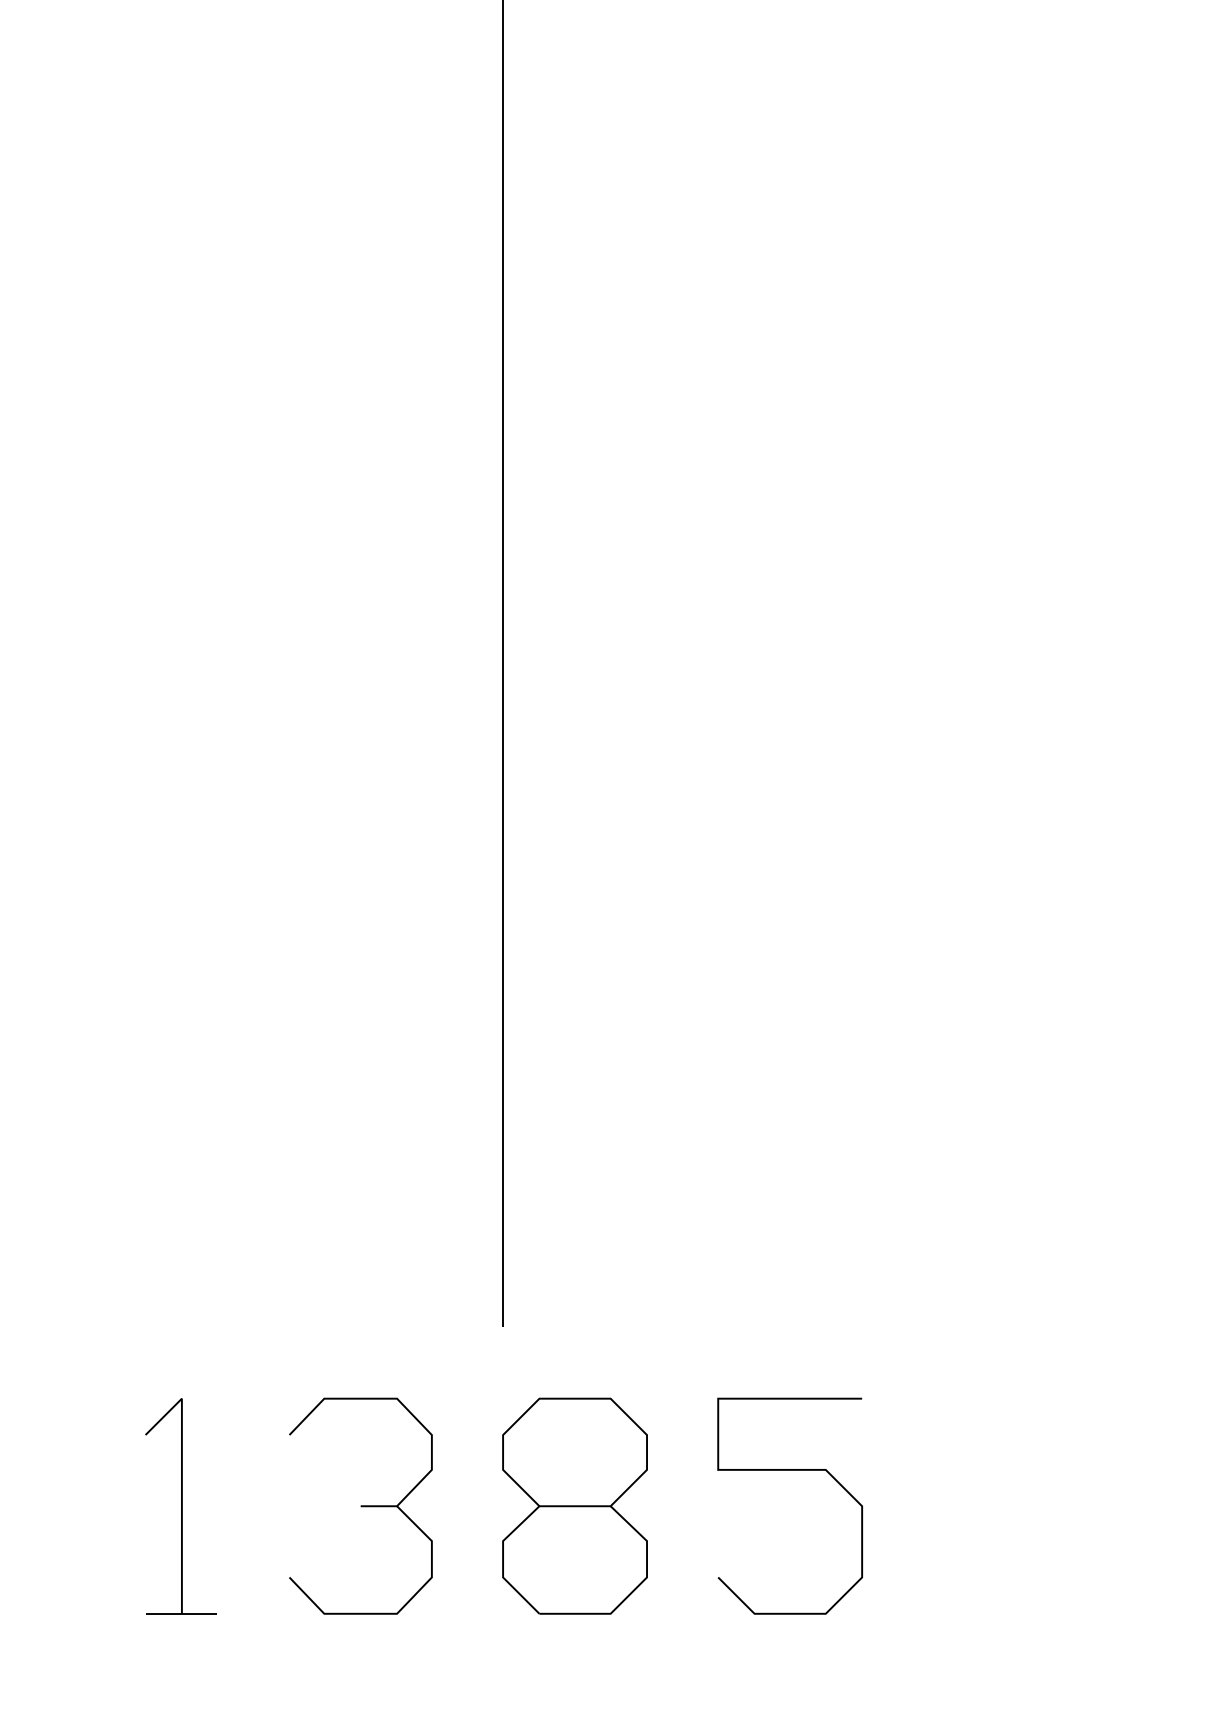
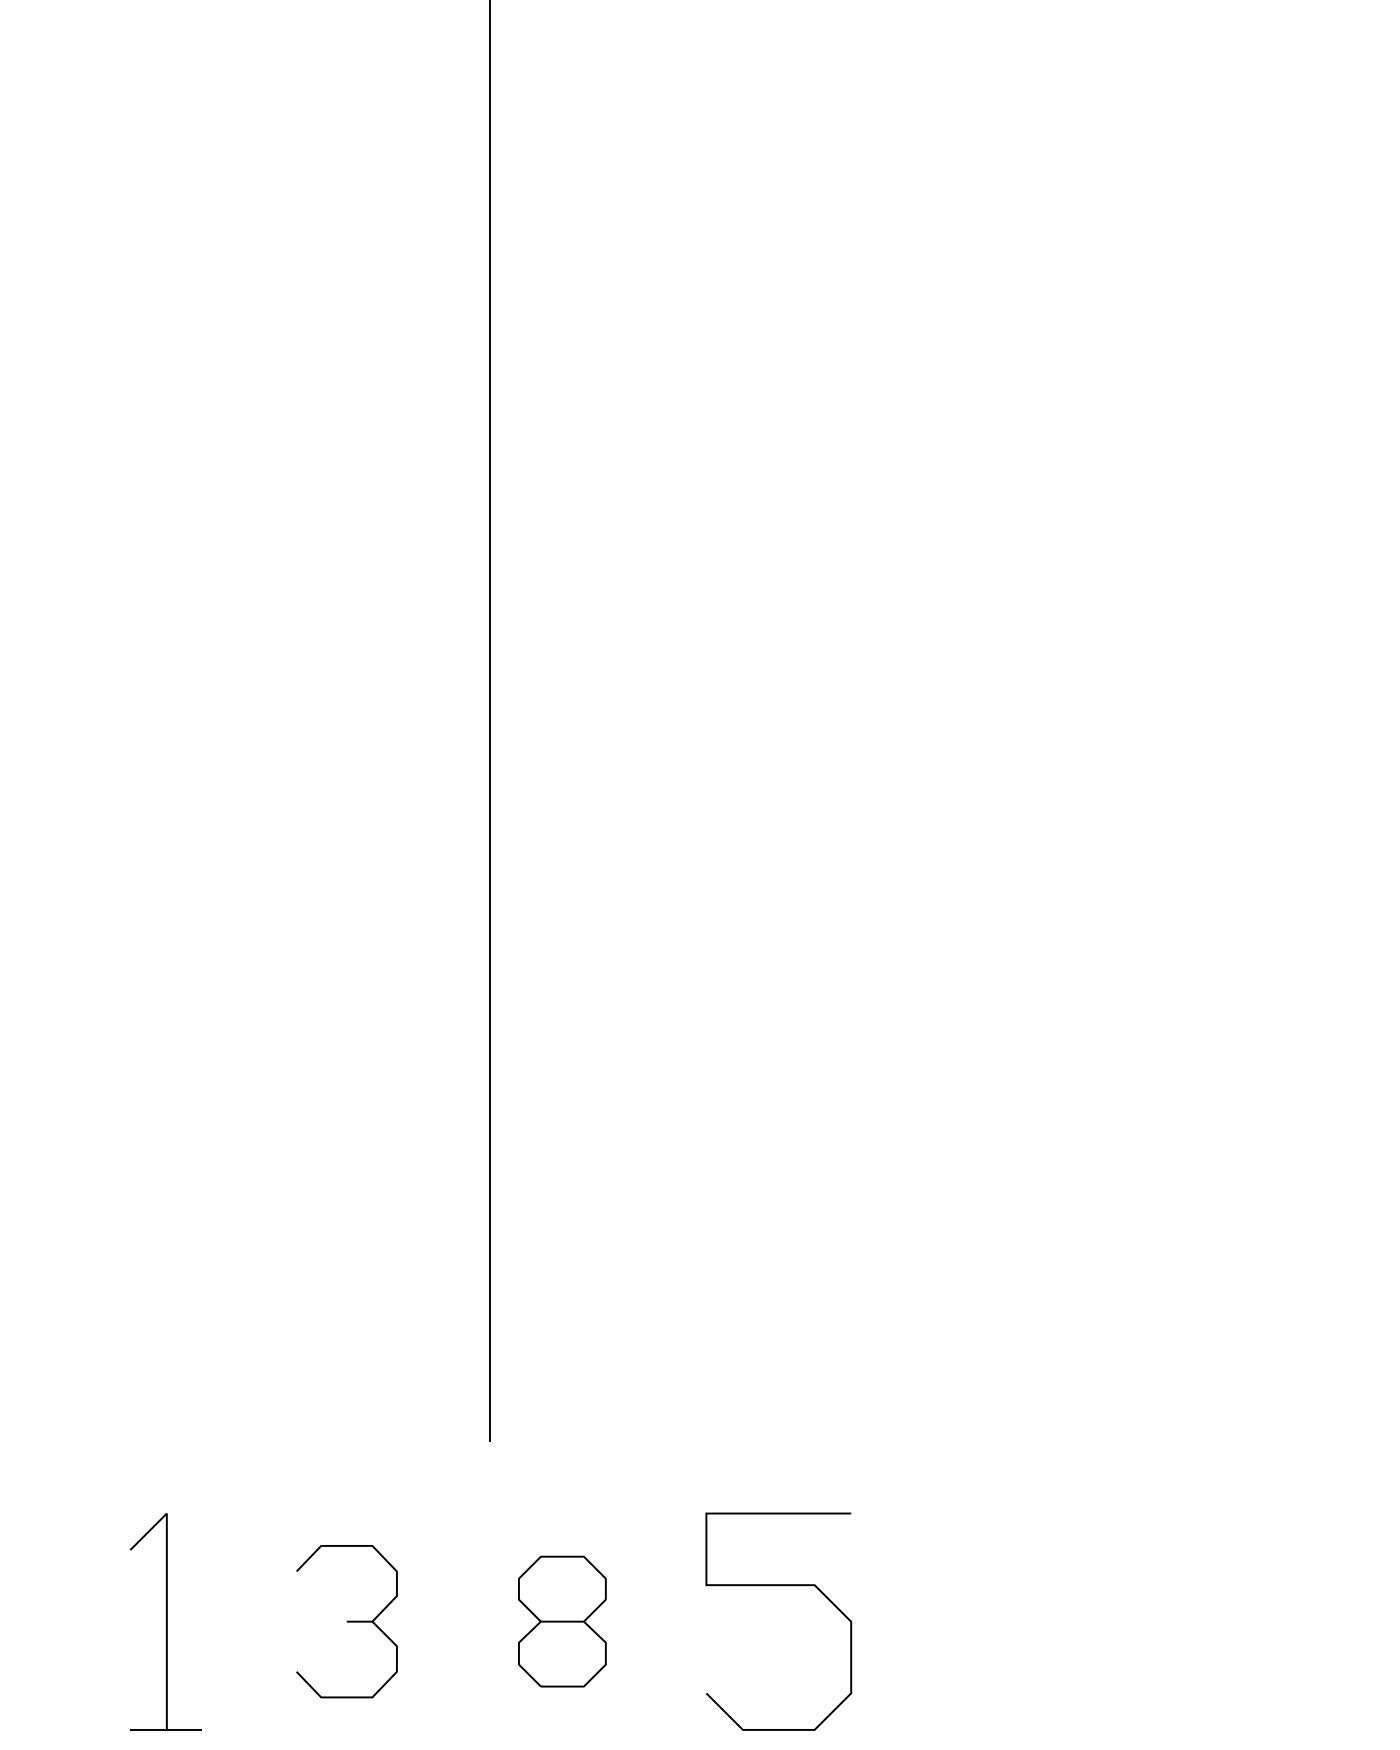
part: (360, 1506) -> (346, 1621), size x0.7
part: (575, 1506) -> (562, 1621), size x0.6

